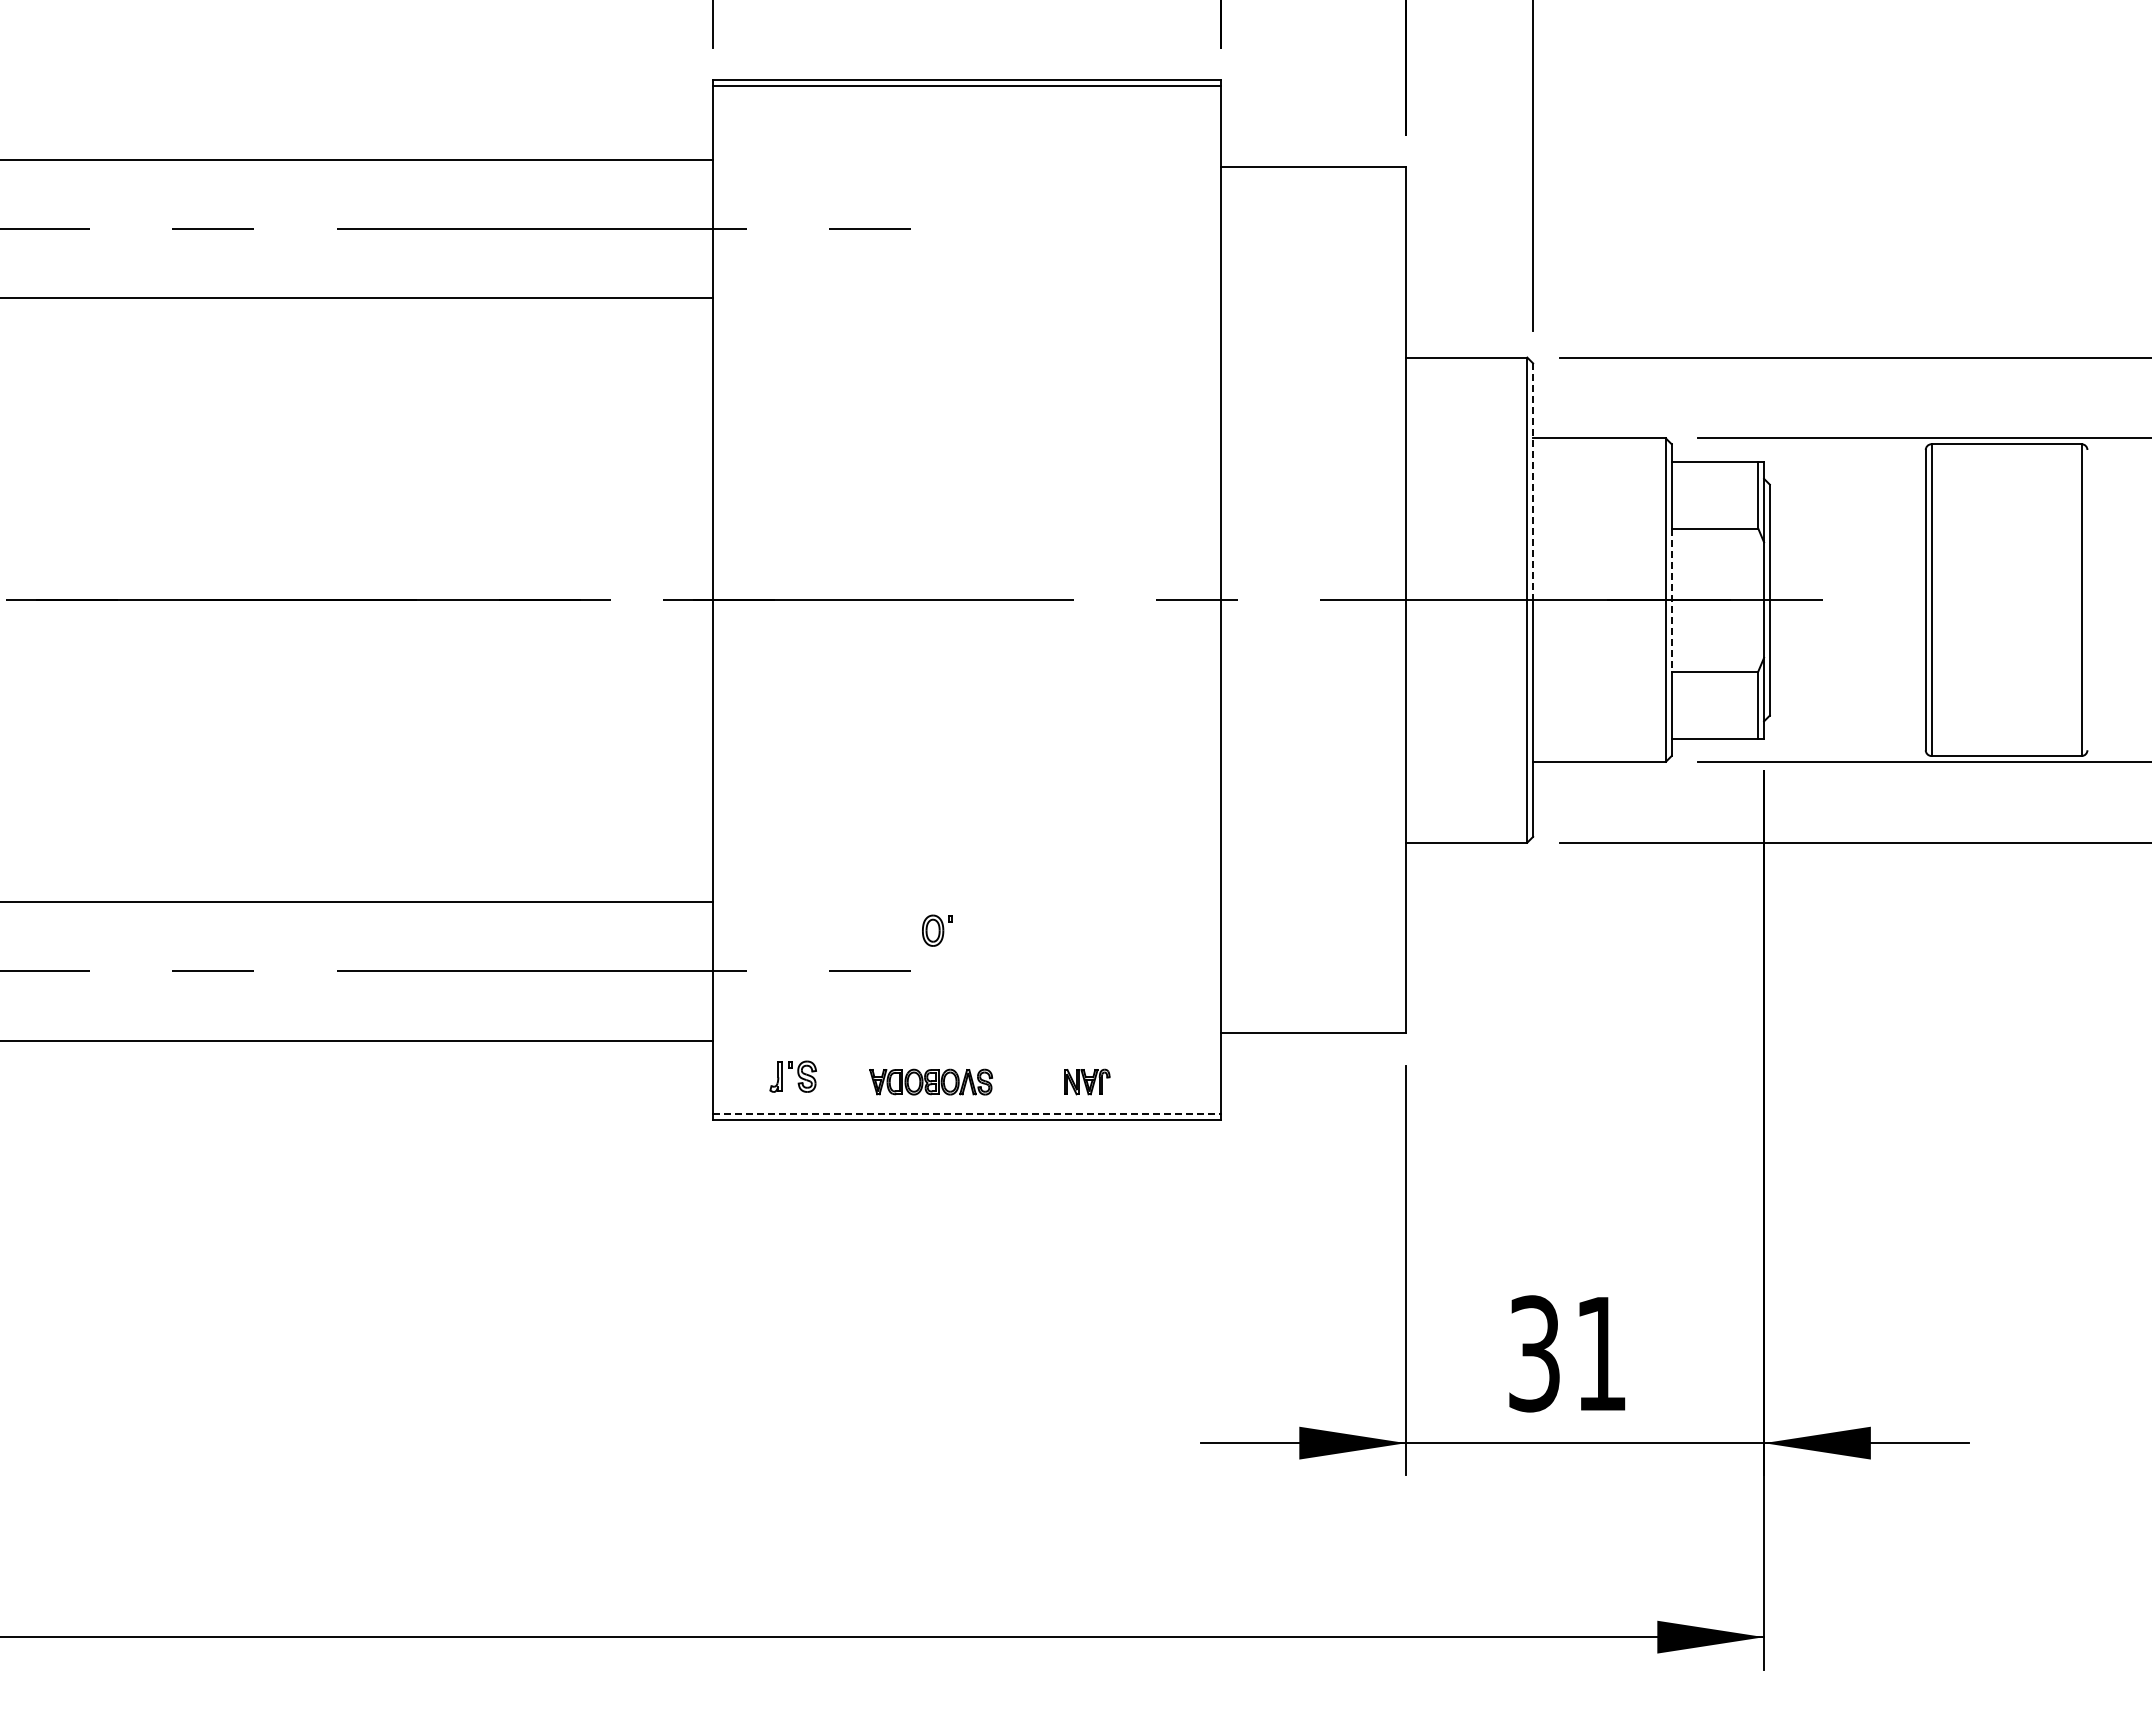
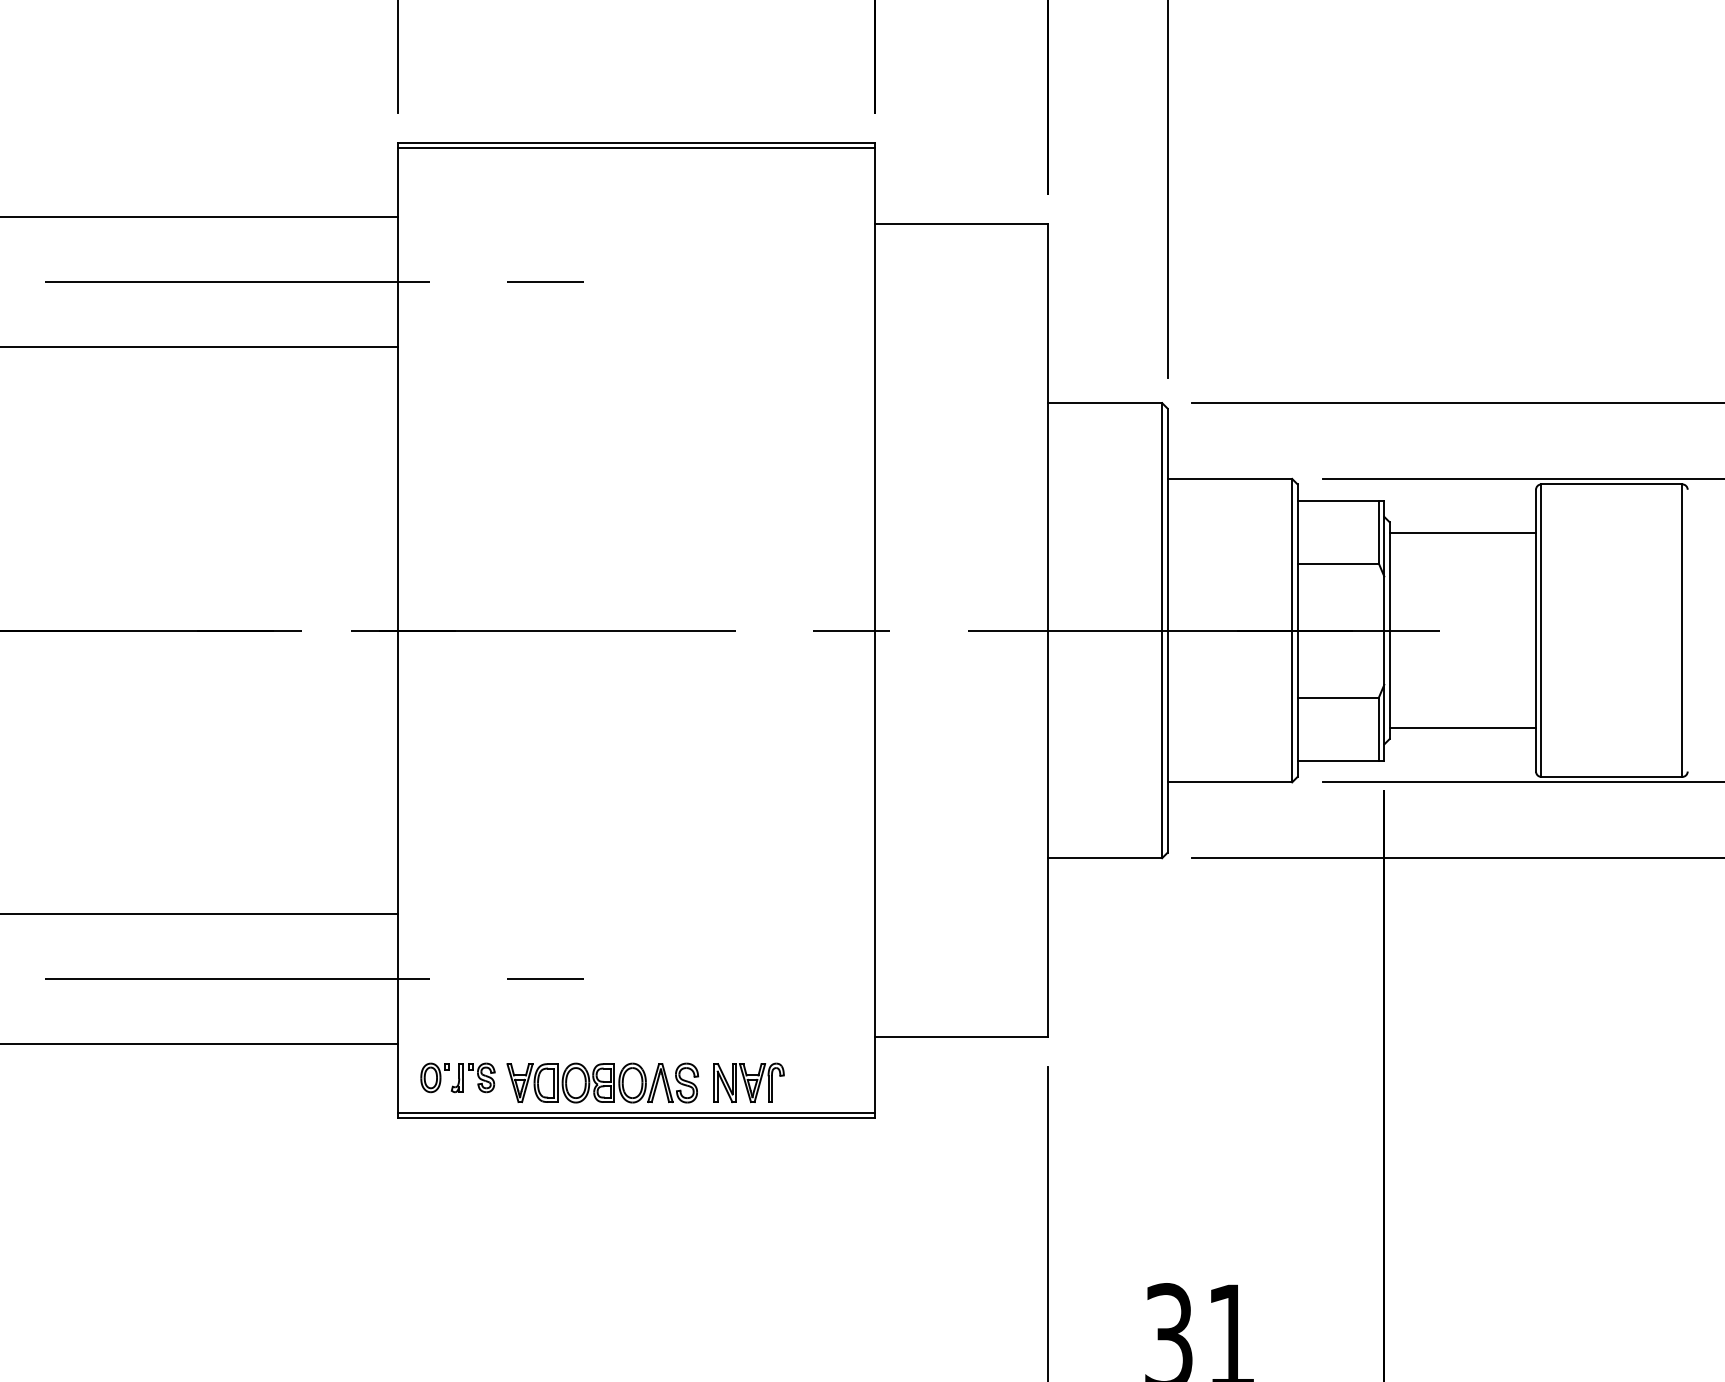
line: (1533, 482) -> (1167, 520), dashed -> solid
line: (1847, 496) -> (1462, 533), added
line: (1671, 600) -> (1297, 631), dashed -> solid
line: (1847, 704) -> (1462, 728), added
part: (937, 930) -> (435, 1077), moved
part: (930, 1081) -> (602, 1082), size x1.67
part: (1087, 1081) -> (749, 1082), size x1.67
line: (967, 1114) -> (636, 1113), dashed -> solid

